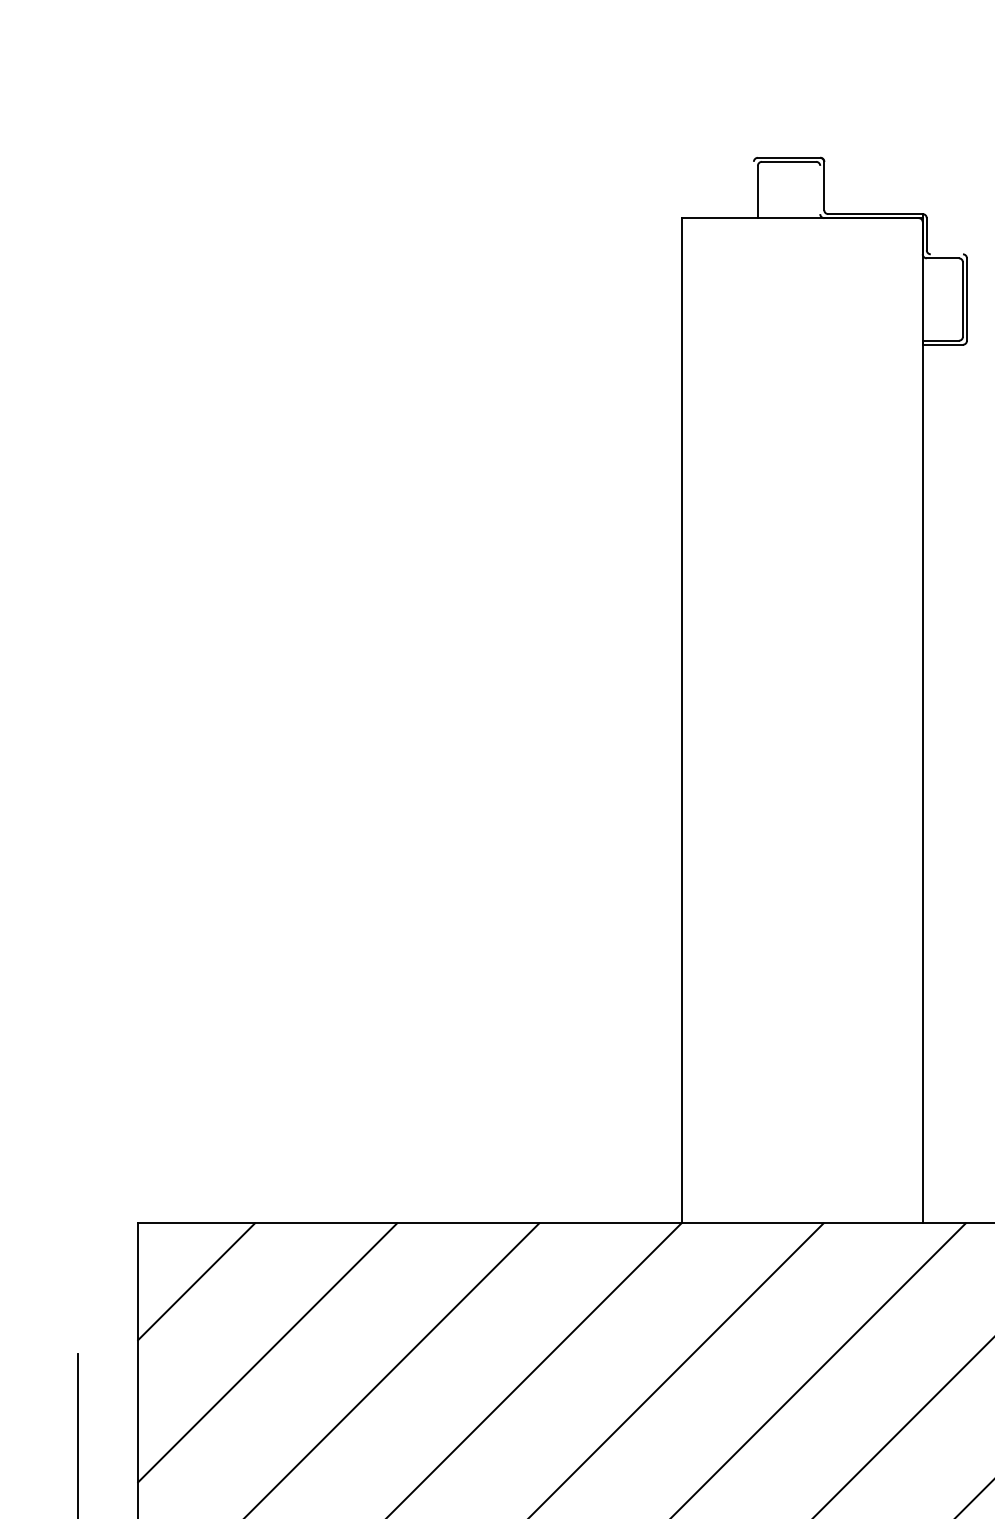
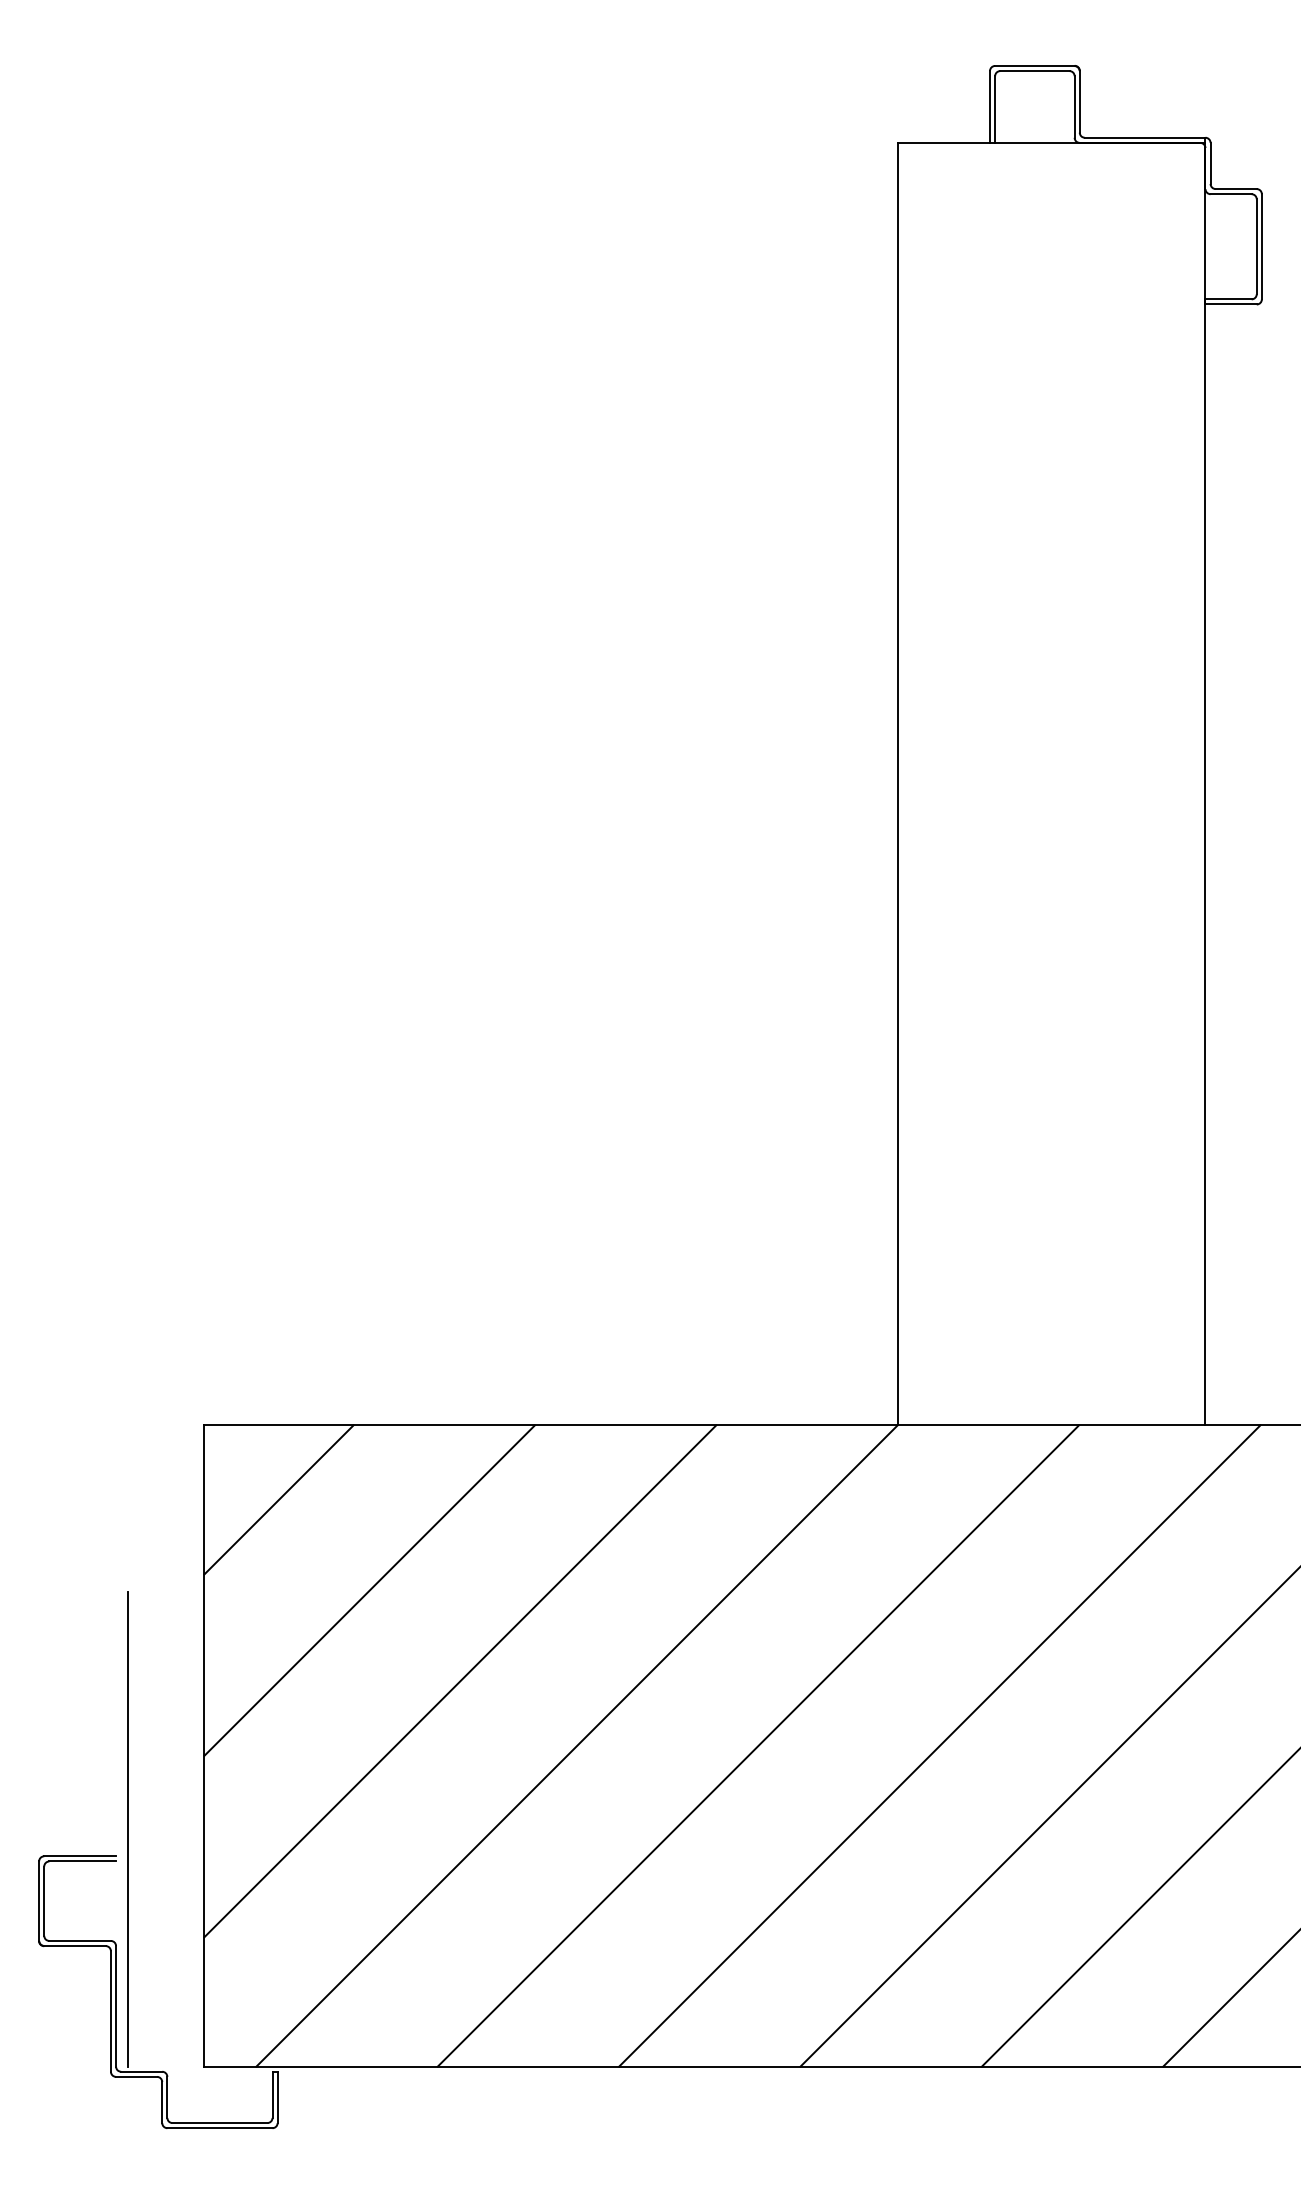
line: (754, 189) -> (990, 106), added
line: (820, 189) -> (1074, 106), added
line: (946, 254) -> (1235, 189), added

